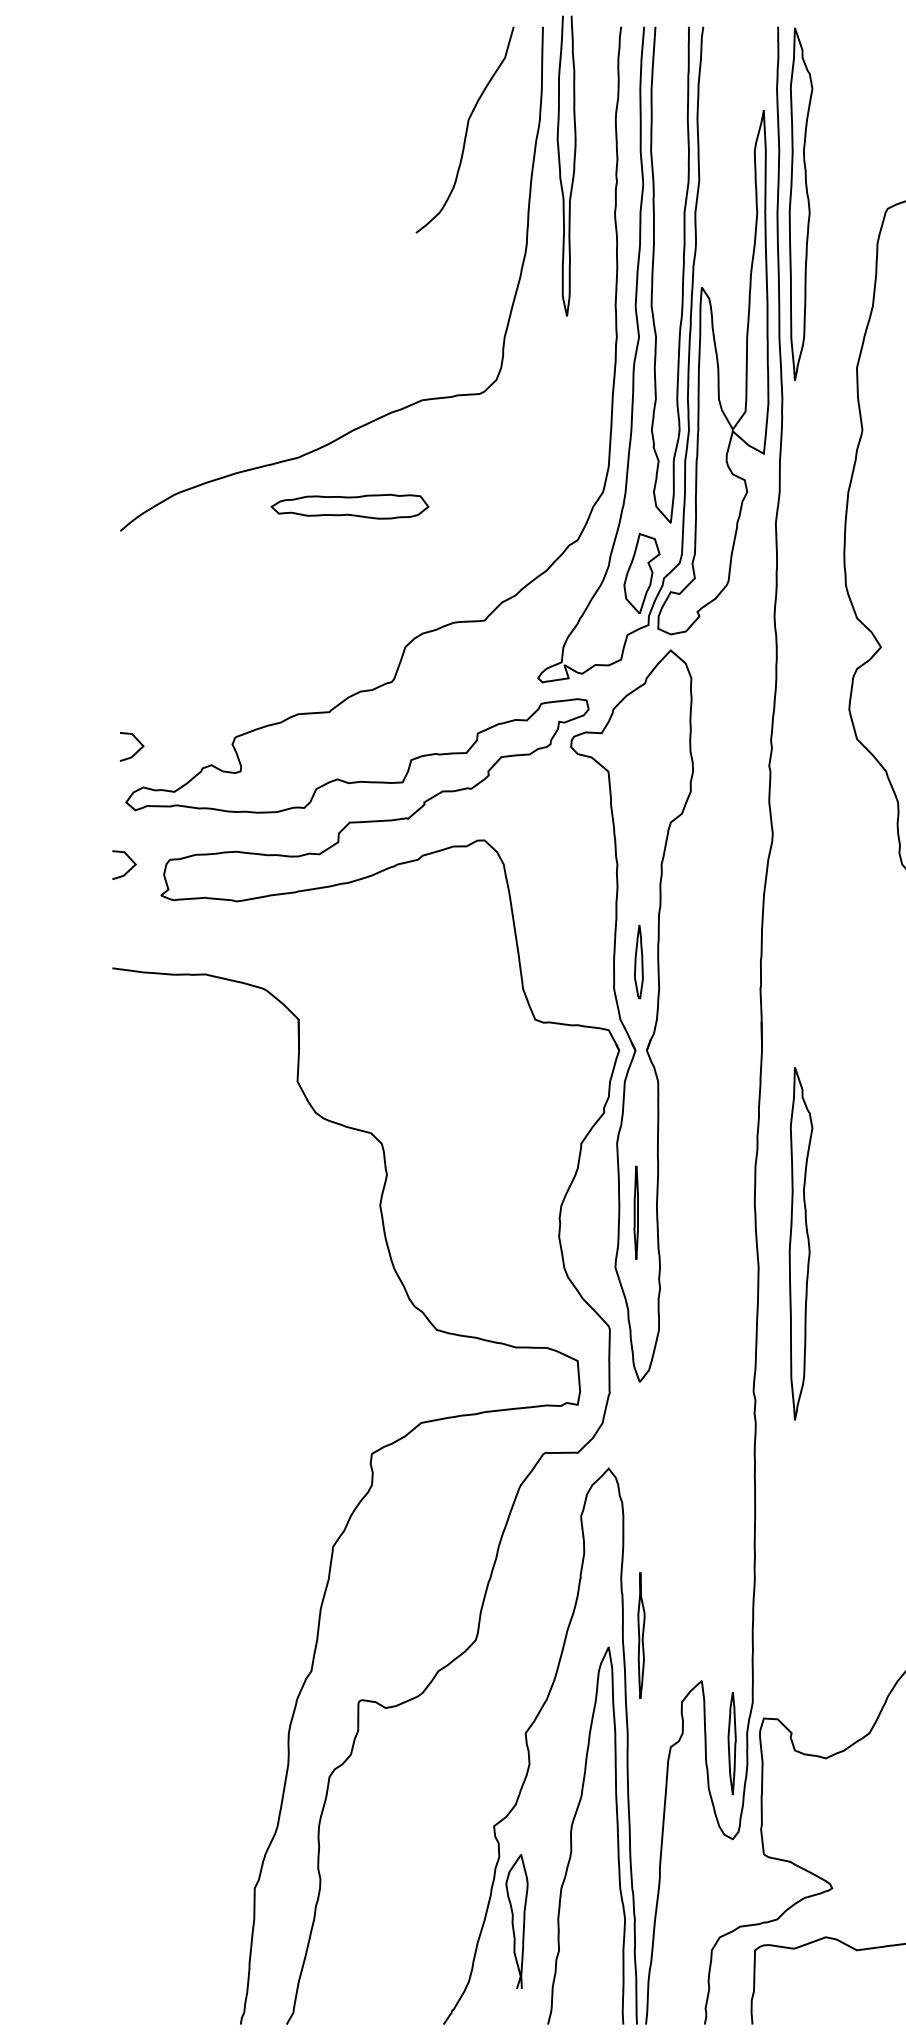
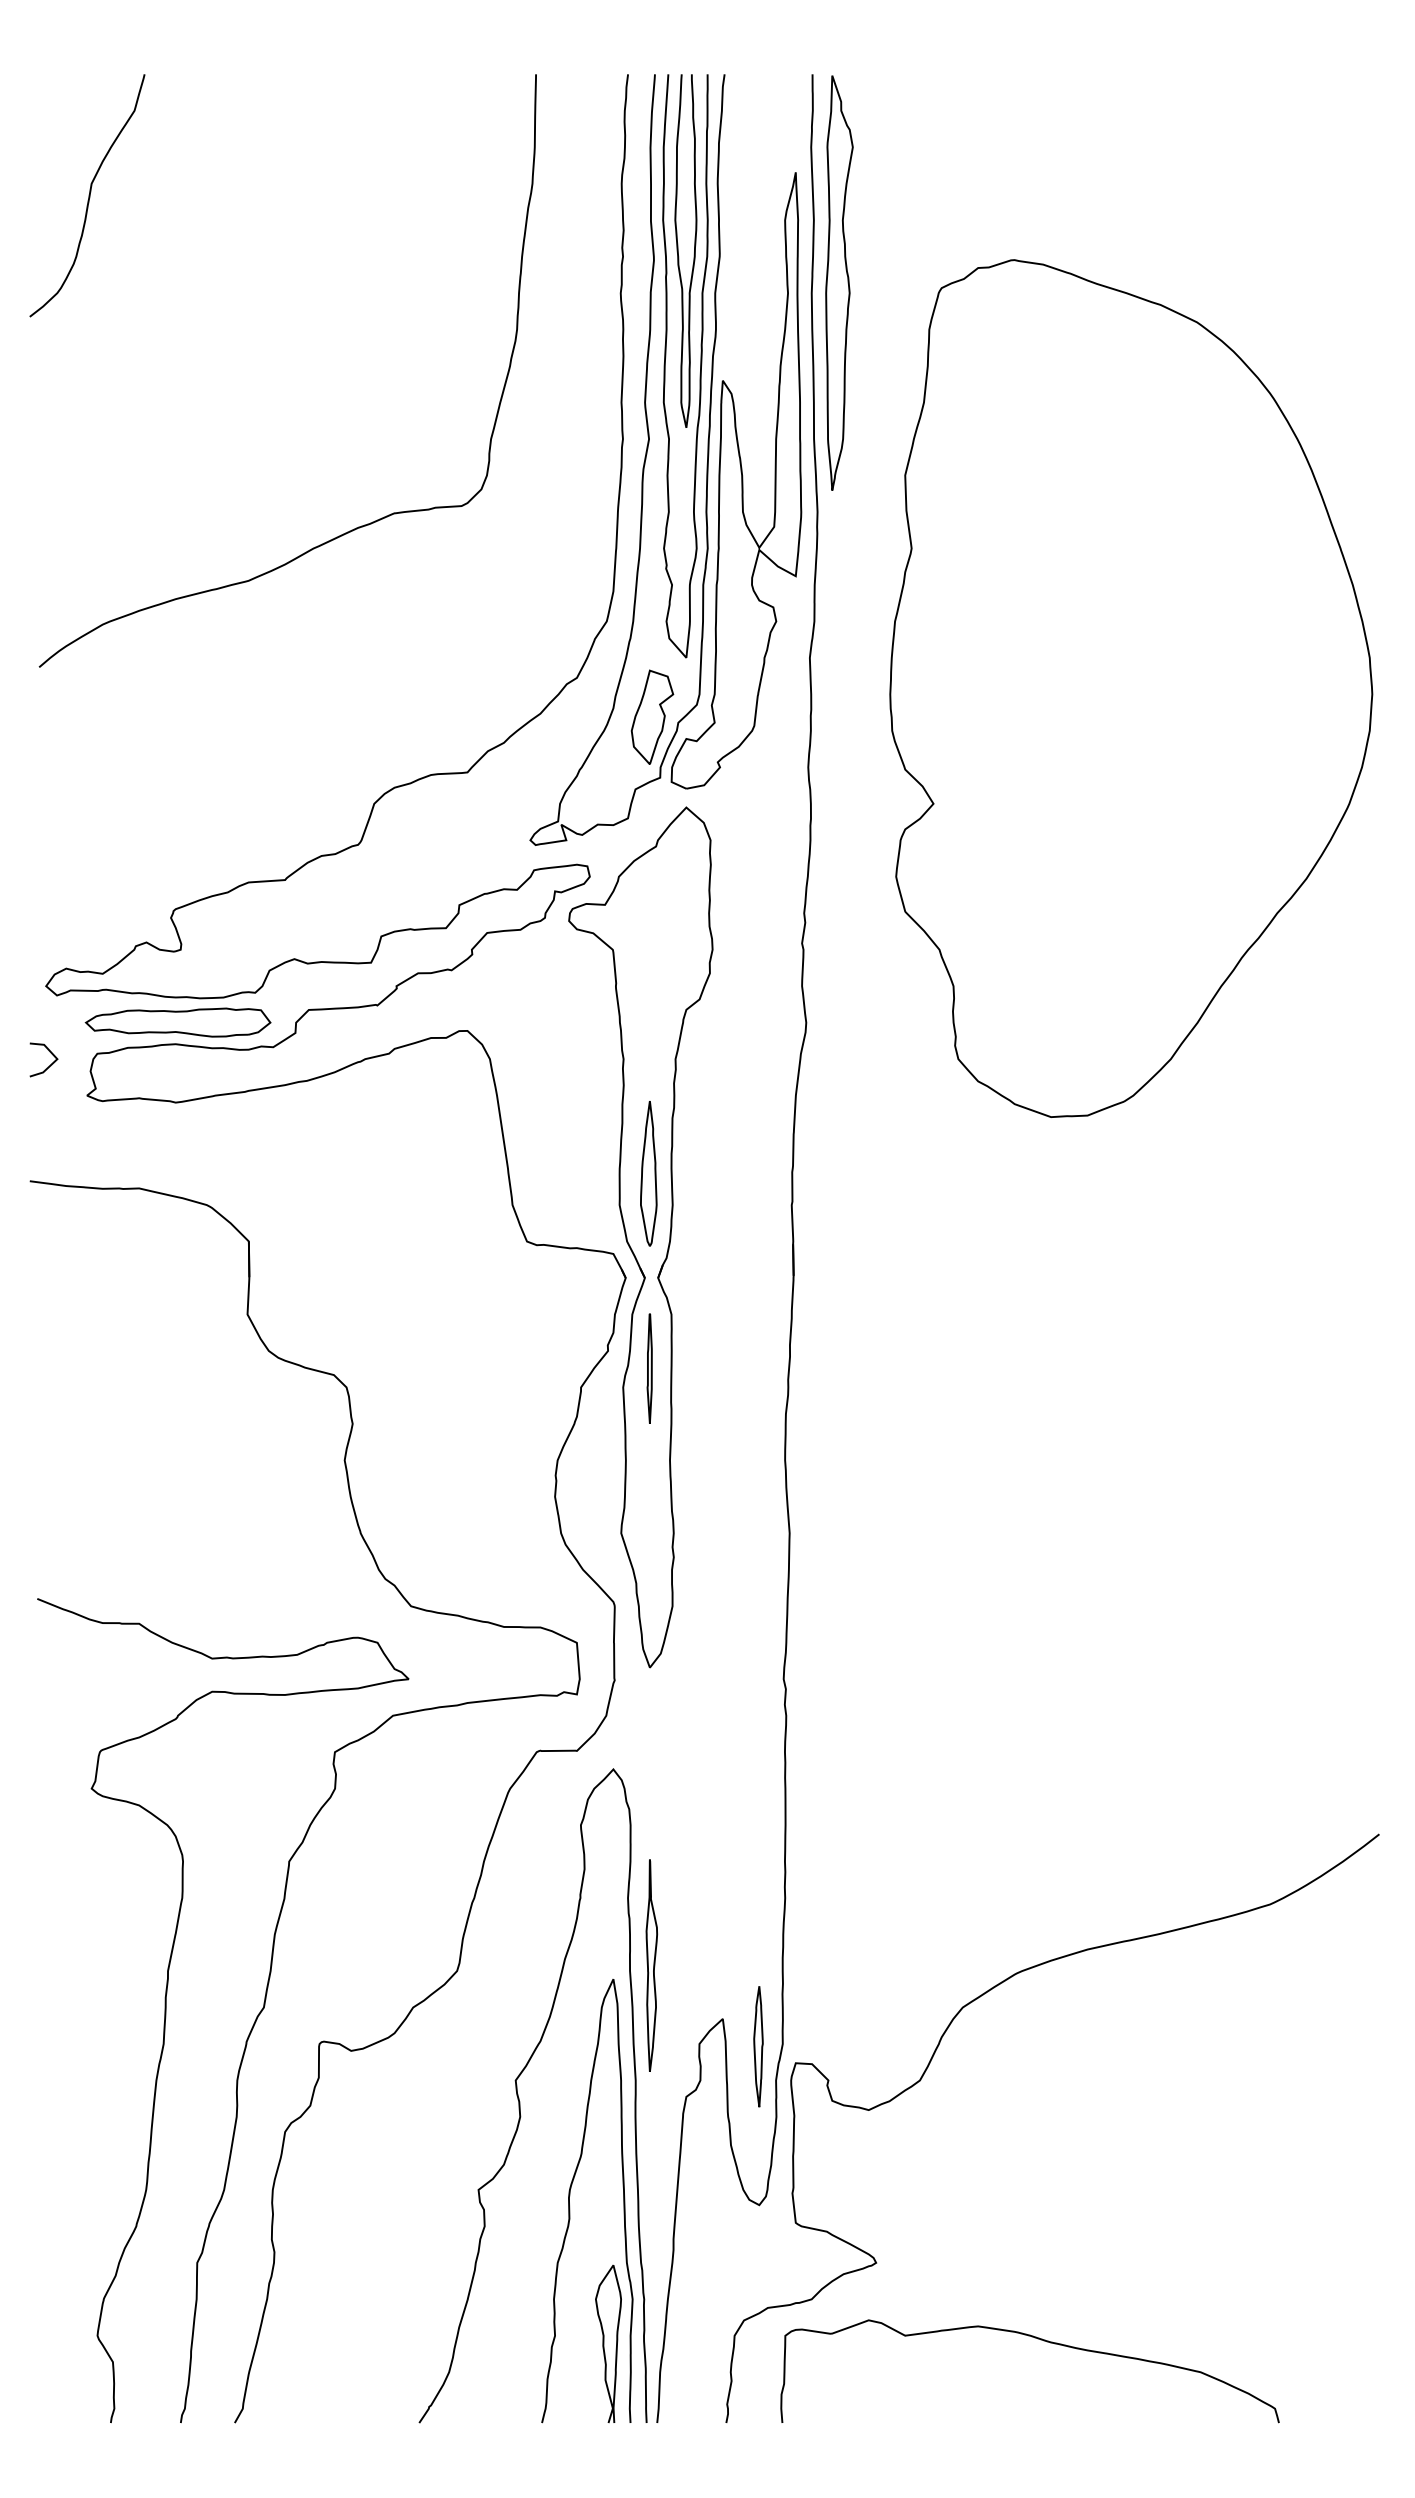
curve: (465, 129) -> (88, 195), moved
curve: (560, 165) -> (678, 250), moved
part: (349, 506) -> (177, 1022), moved
line: (136, 751) -> (58, 926), removed
part: (638, 961) -> (648, 1173), size x1.67
part: (636, 1212) -> (649, 1368), moved
part: (801, 1243) -> (839, 1504), removed
part: (641, 1635) -> (651, 1965), size x1.43
curve: (228, 1673) -> (166, 2010), added
part: (732, 1743) -> (758, 2046), moved
curve: (513, 1921) -> (604, 2343), moved

